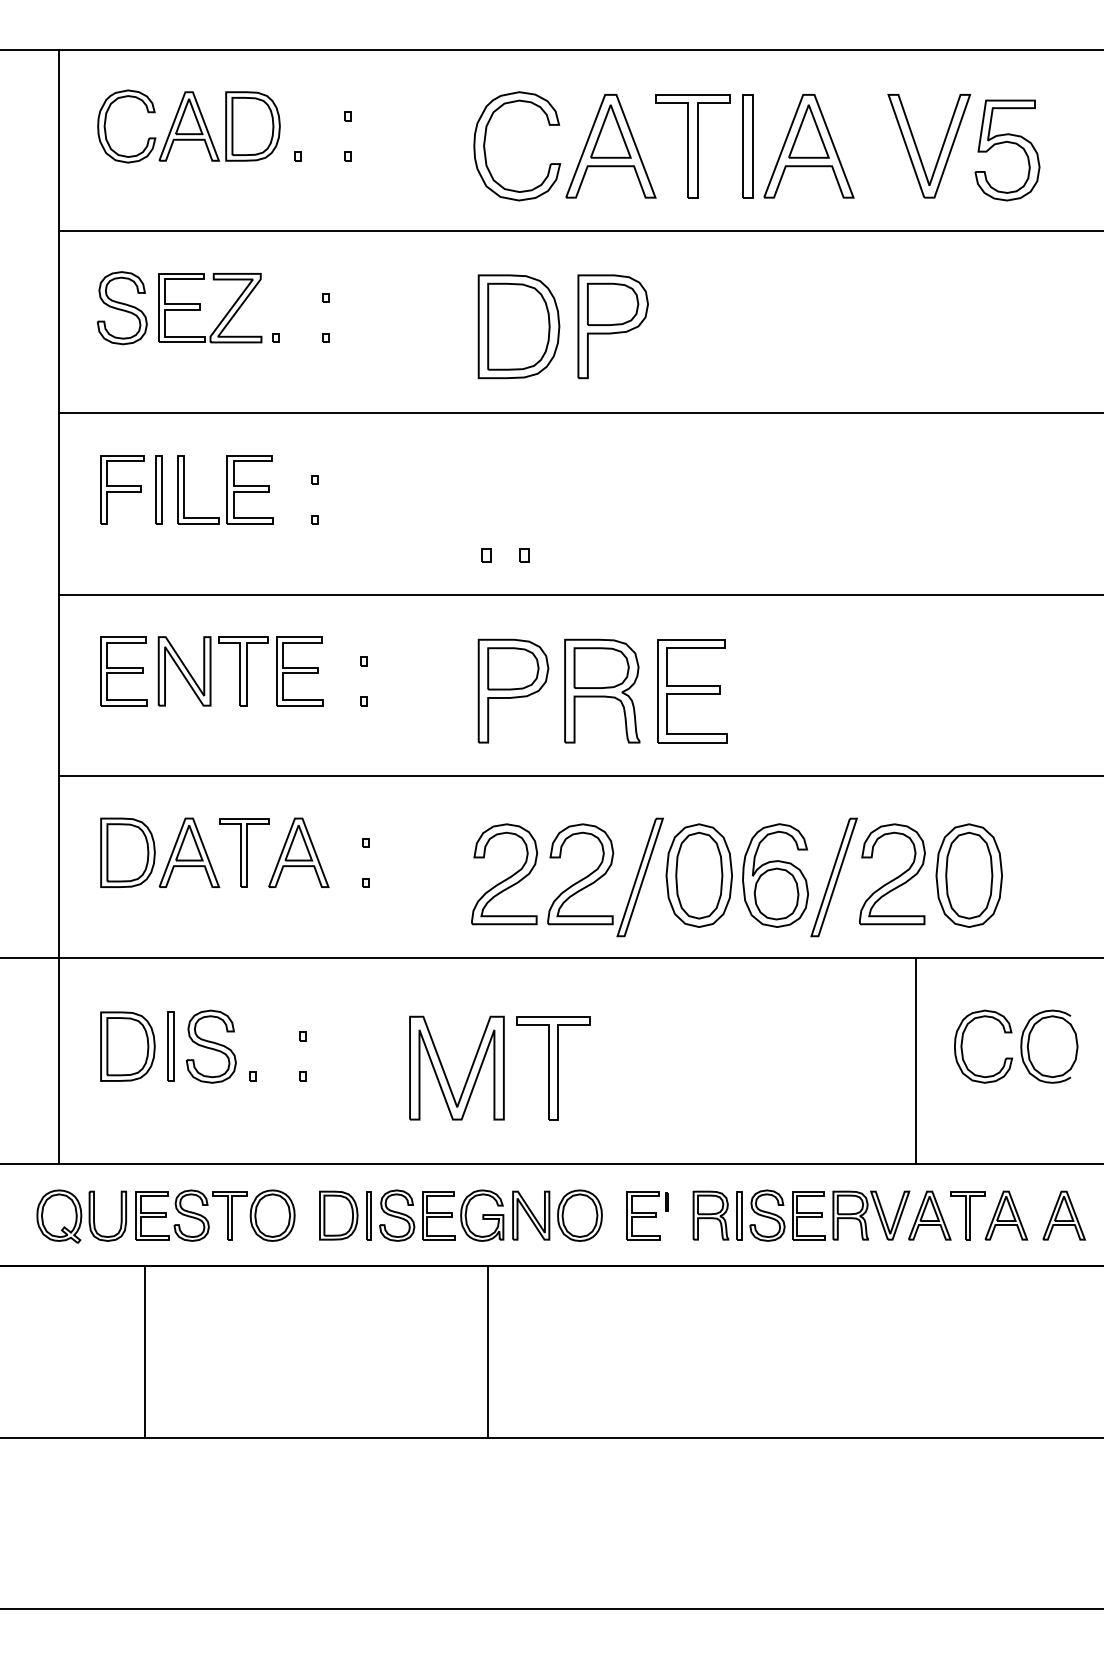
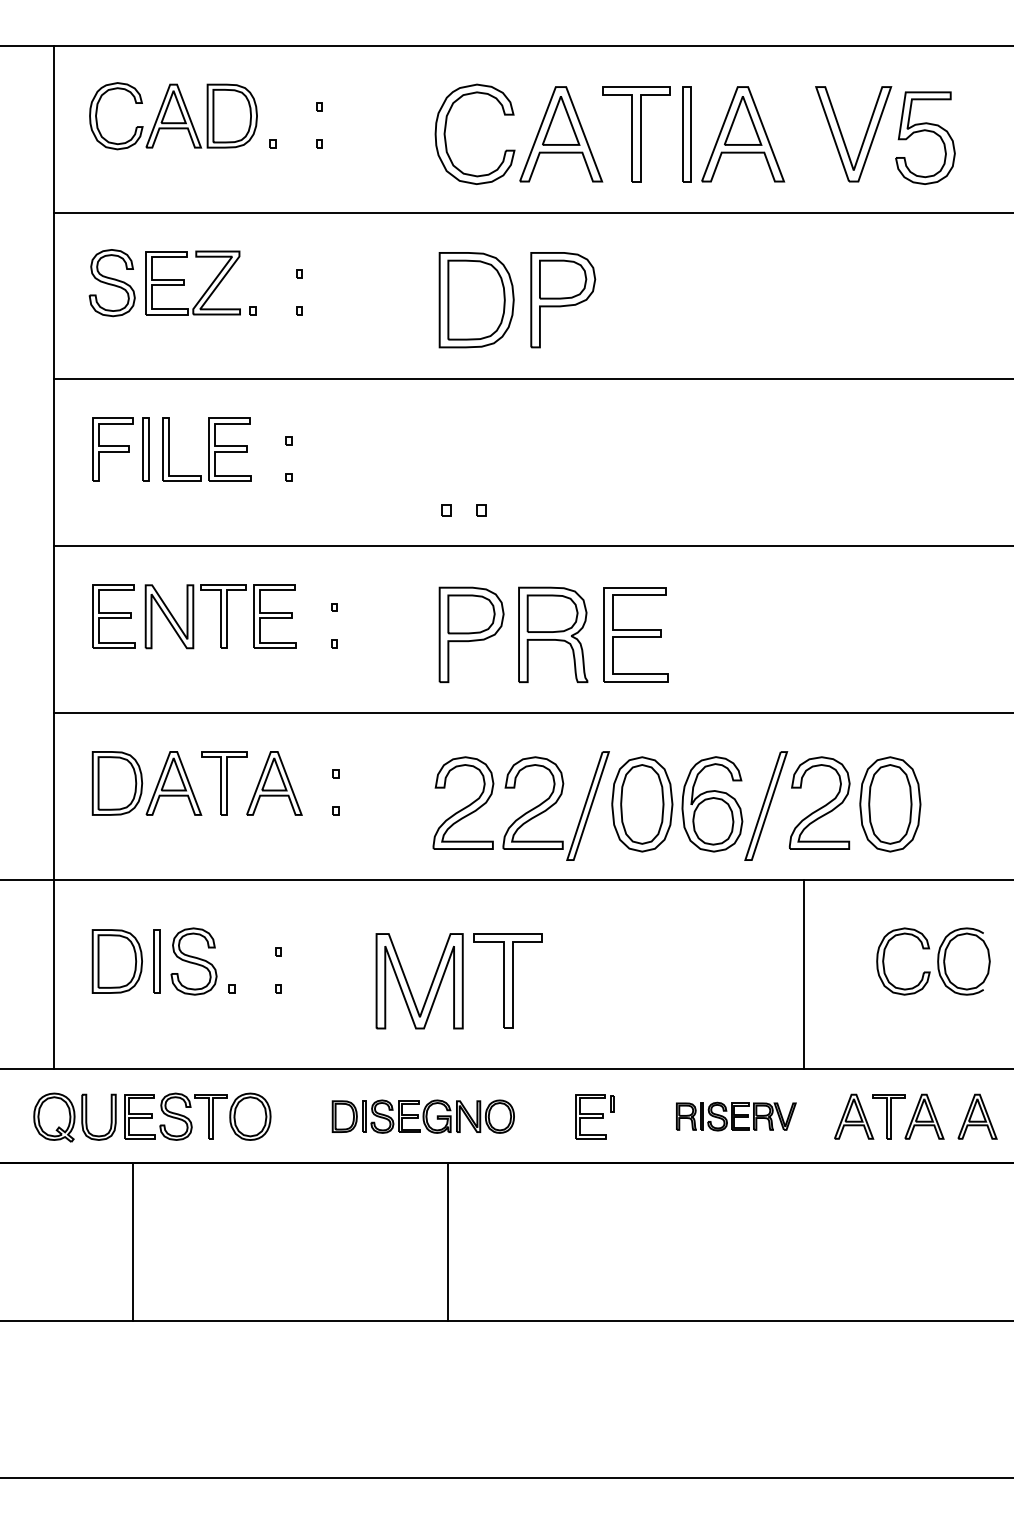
line: (916, 1060) -> (804, 974), moved
part: (461, 1215) -> (423, 1116), size x0.7
part: (801, 1215) -> (736, 1116), size x0.6

